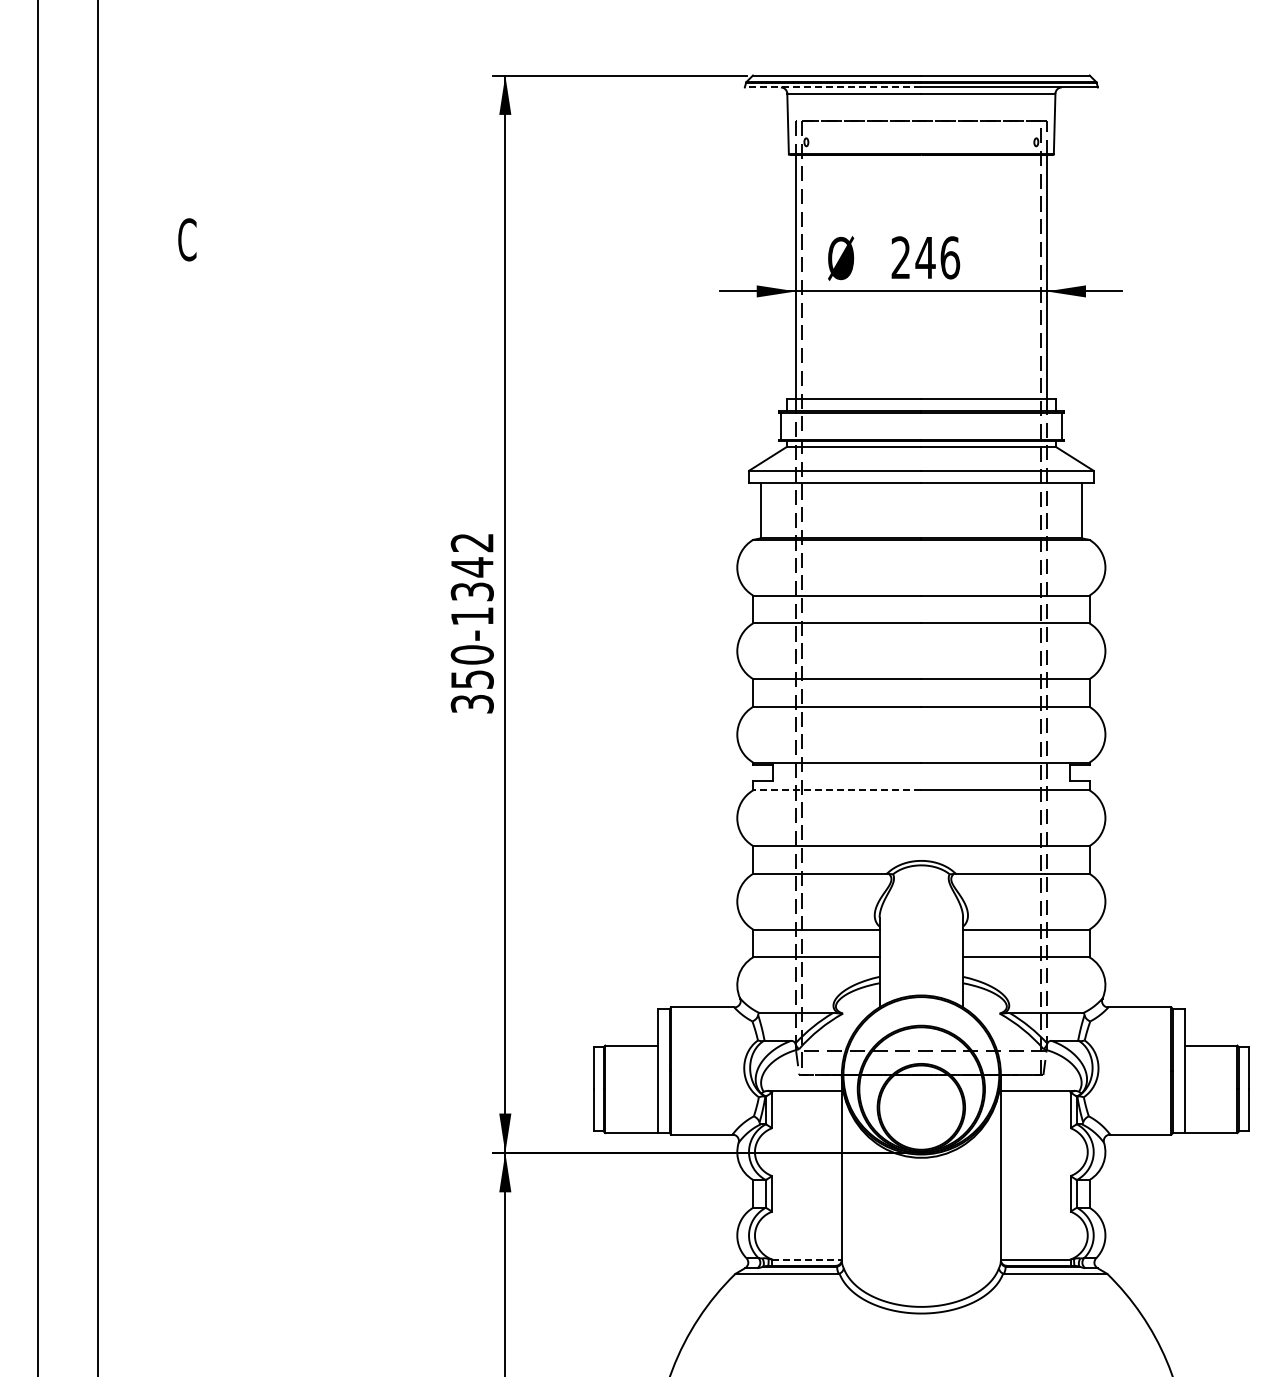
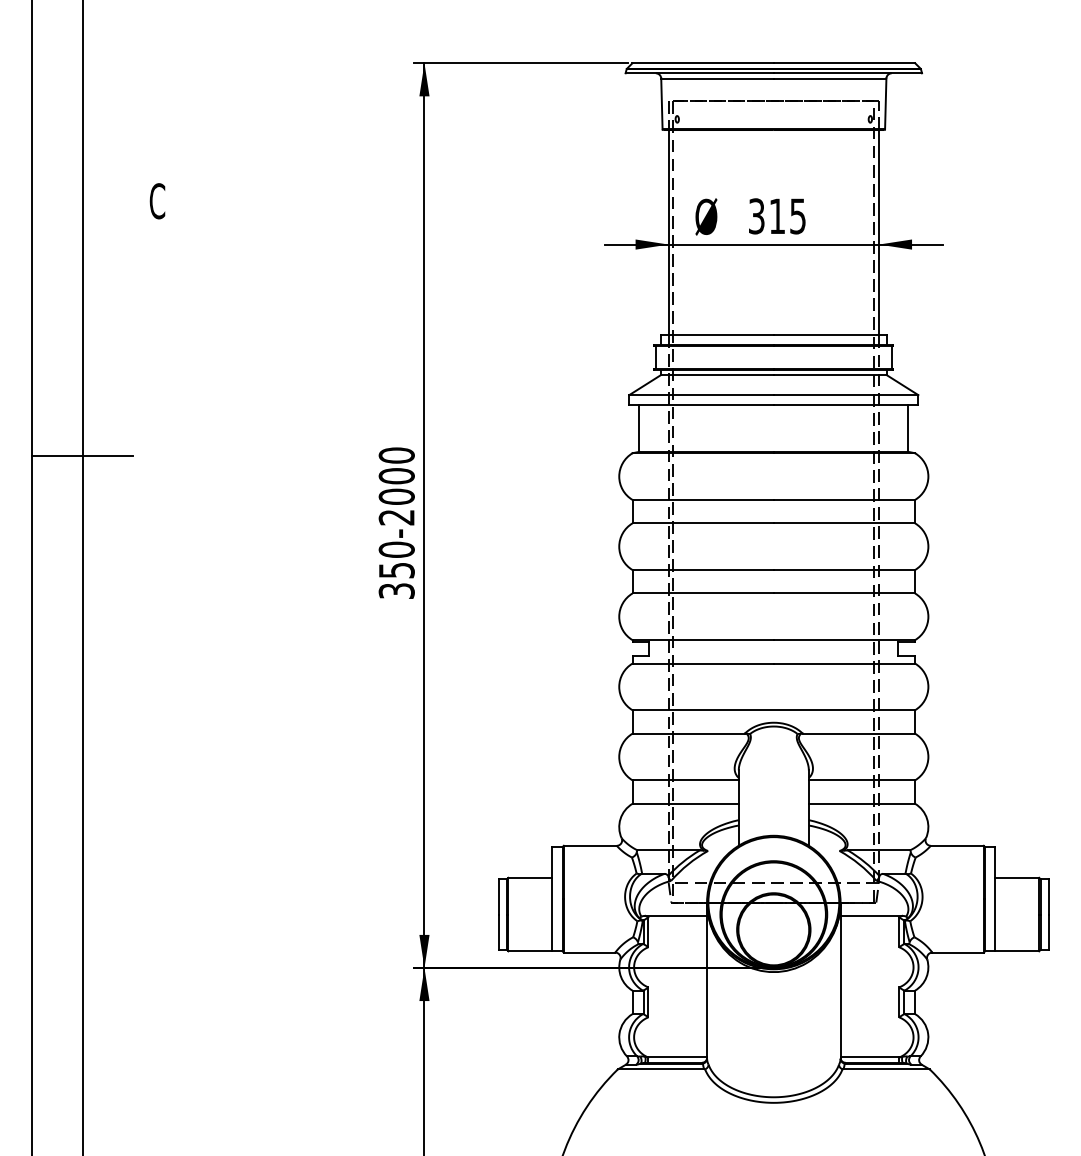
line: (832, 87) -> (699, 73), dashed -> solid
text: (925, 257) -> (777, 216), 246 -> 315
line: (97, 543) -> (82, 456), added
text: (471, 579) -> (396, 486), 350-1342 -> 350-2000
line: (836, 790) -> (702, 663), dashed -> solid
line: (806, 1259) -> (677, 1057), dashed -> solid

